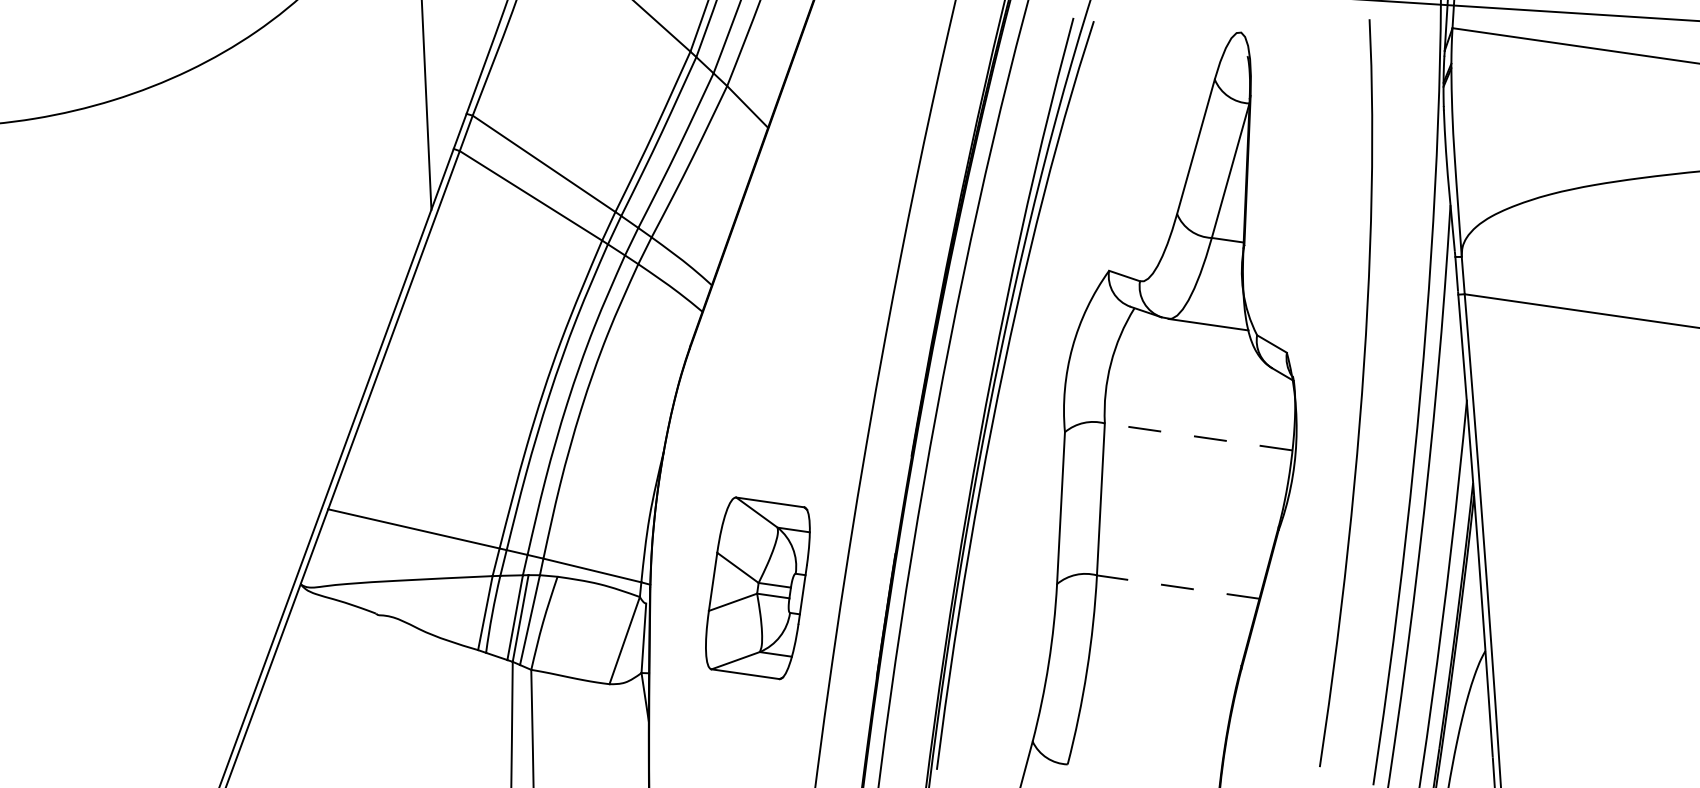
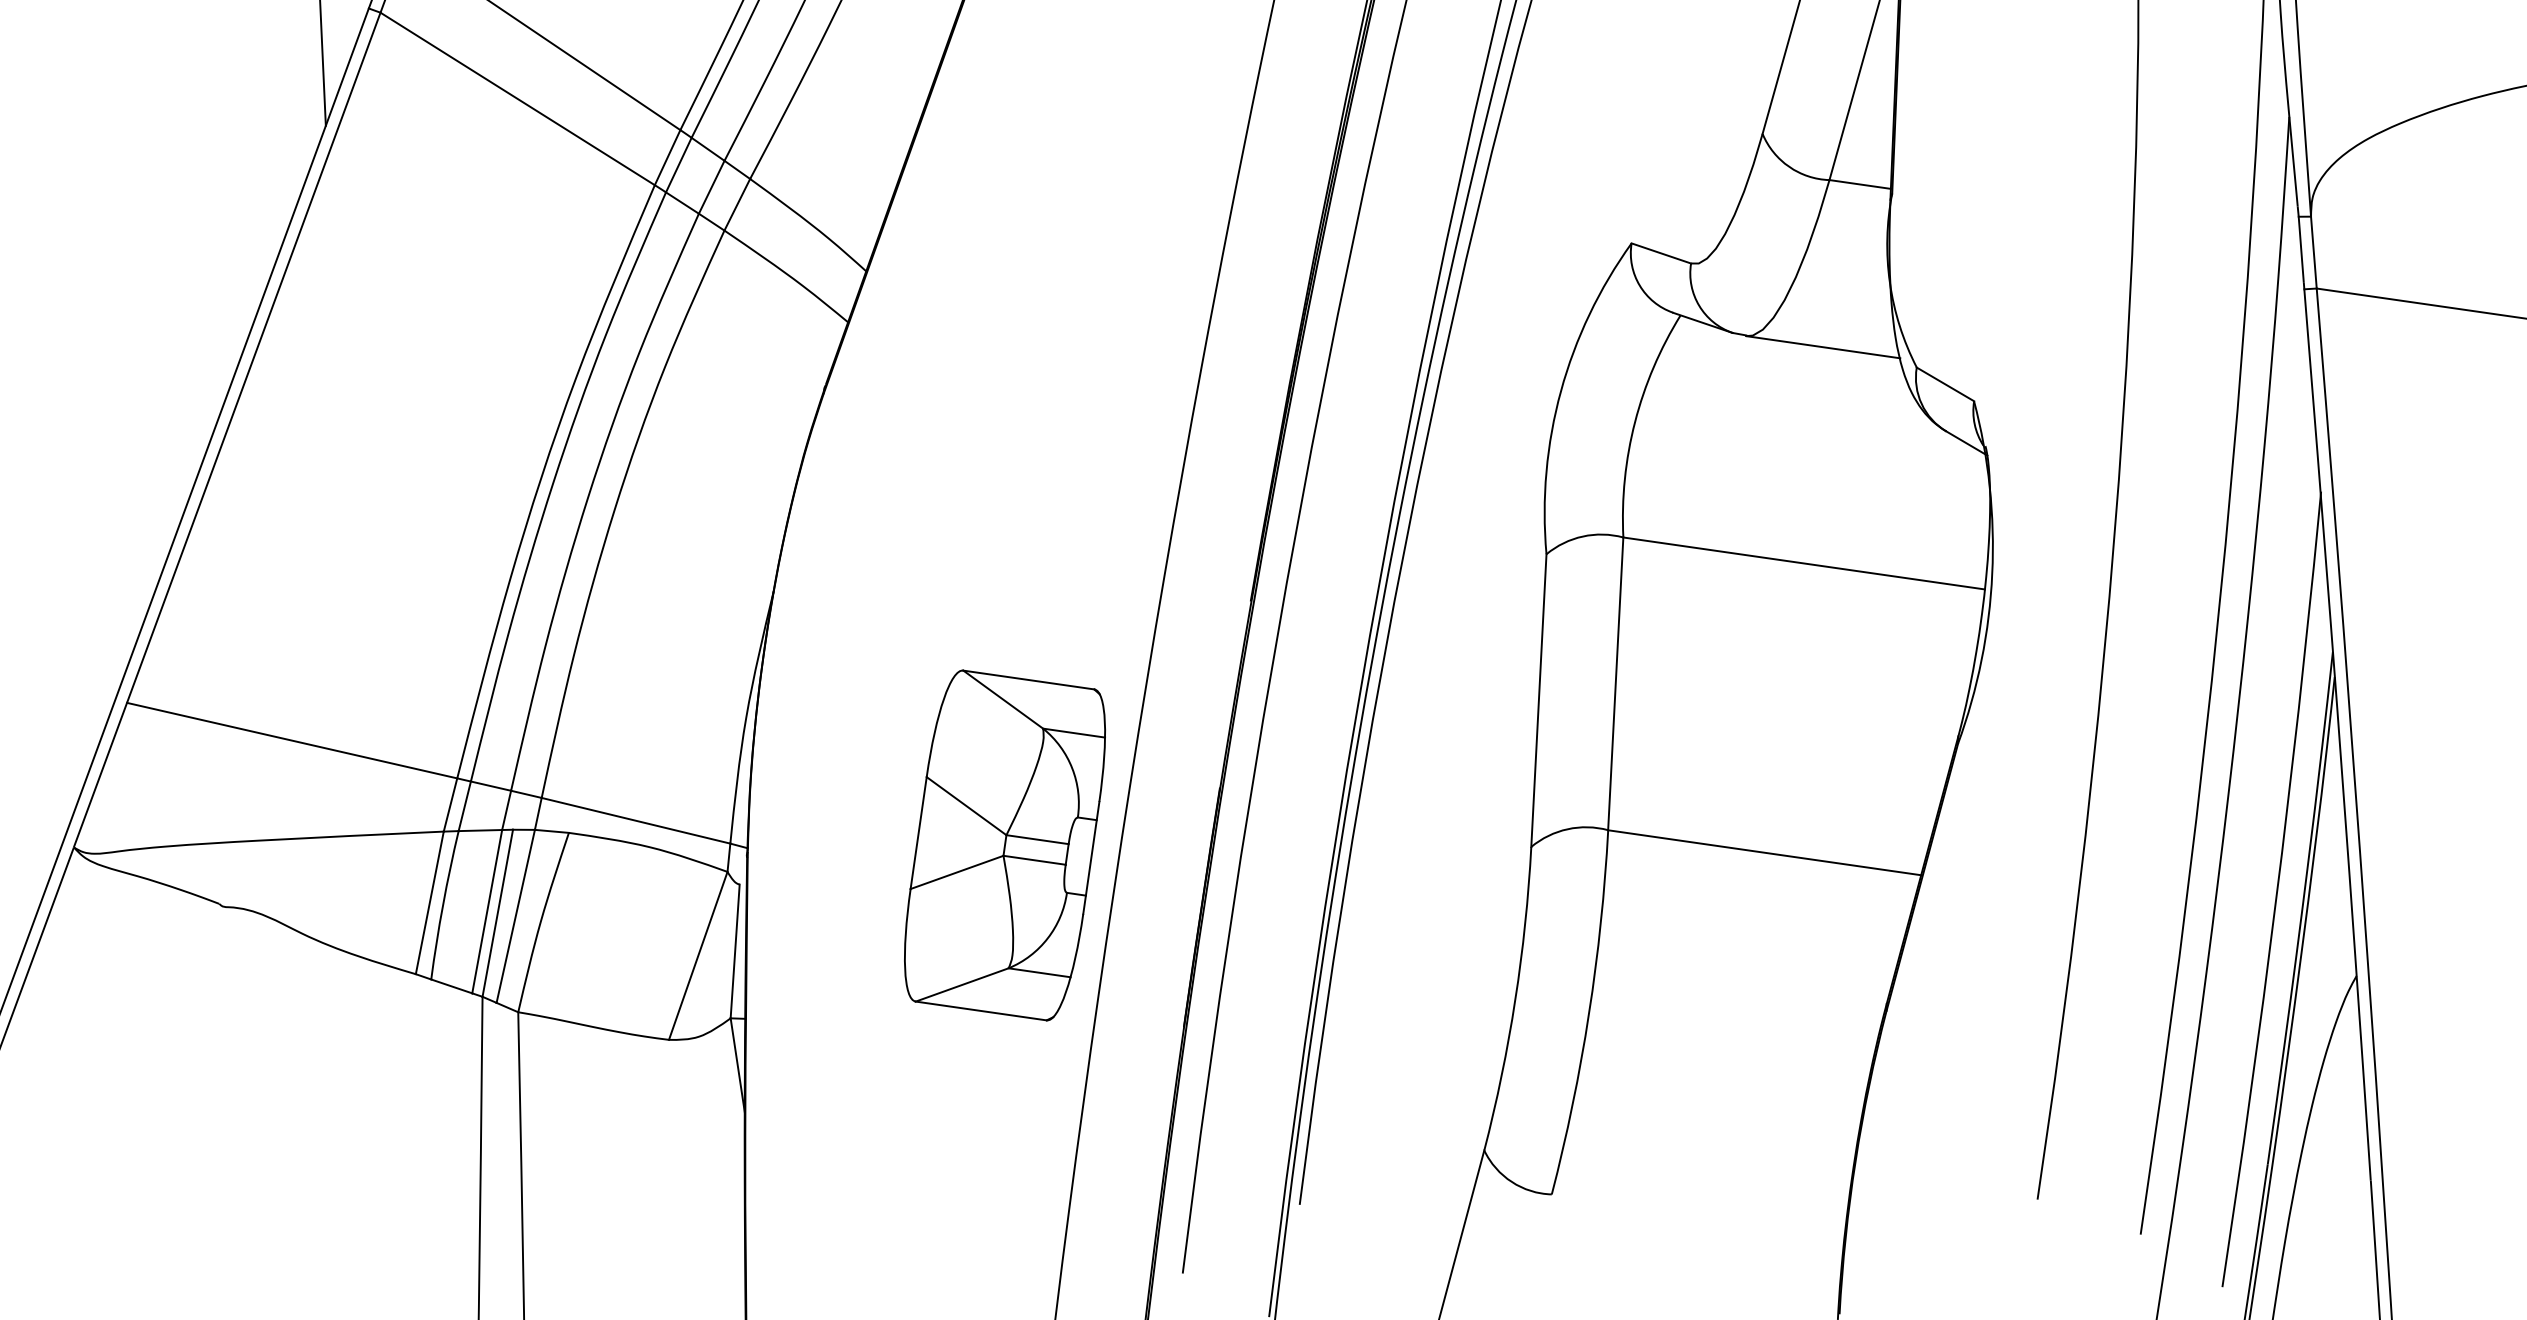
line: (1198, 436) -> (1803, 562), dashed -> solid
line: (1177, 587) -> (1763, 853), dashed -> solid
part: (757, 588) -> (1004, 845), moved

